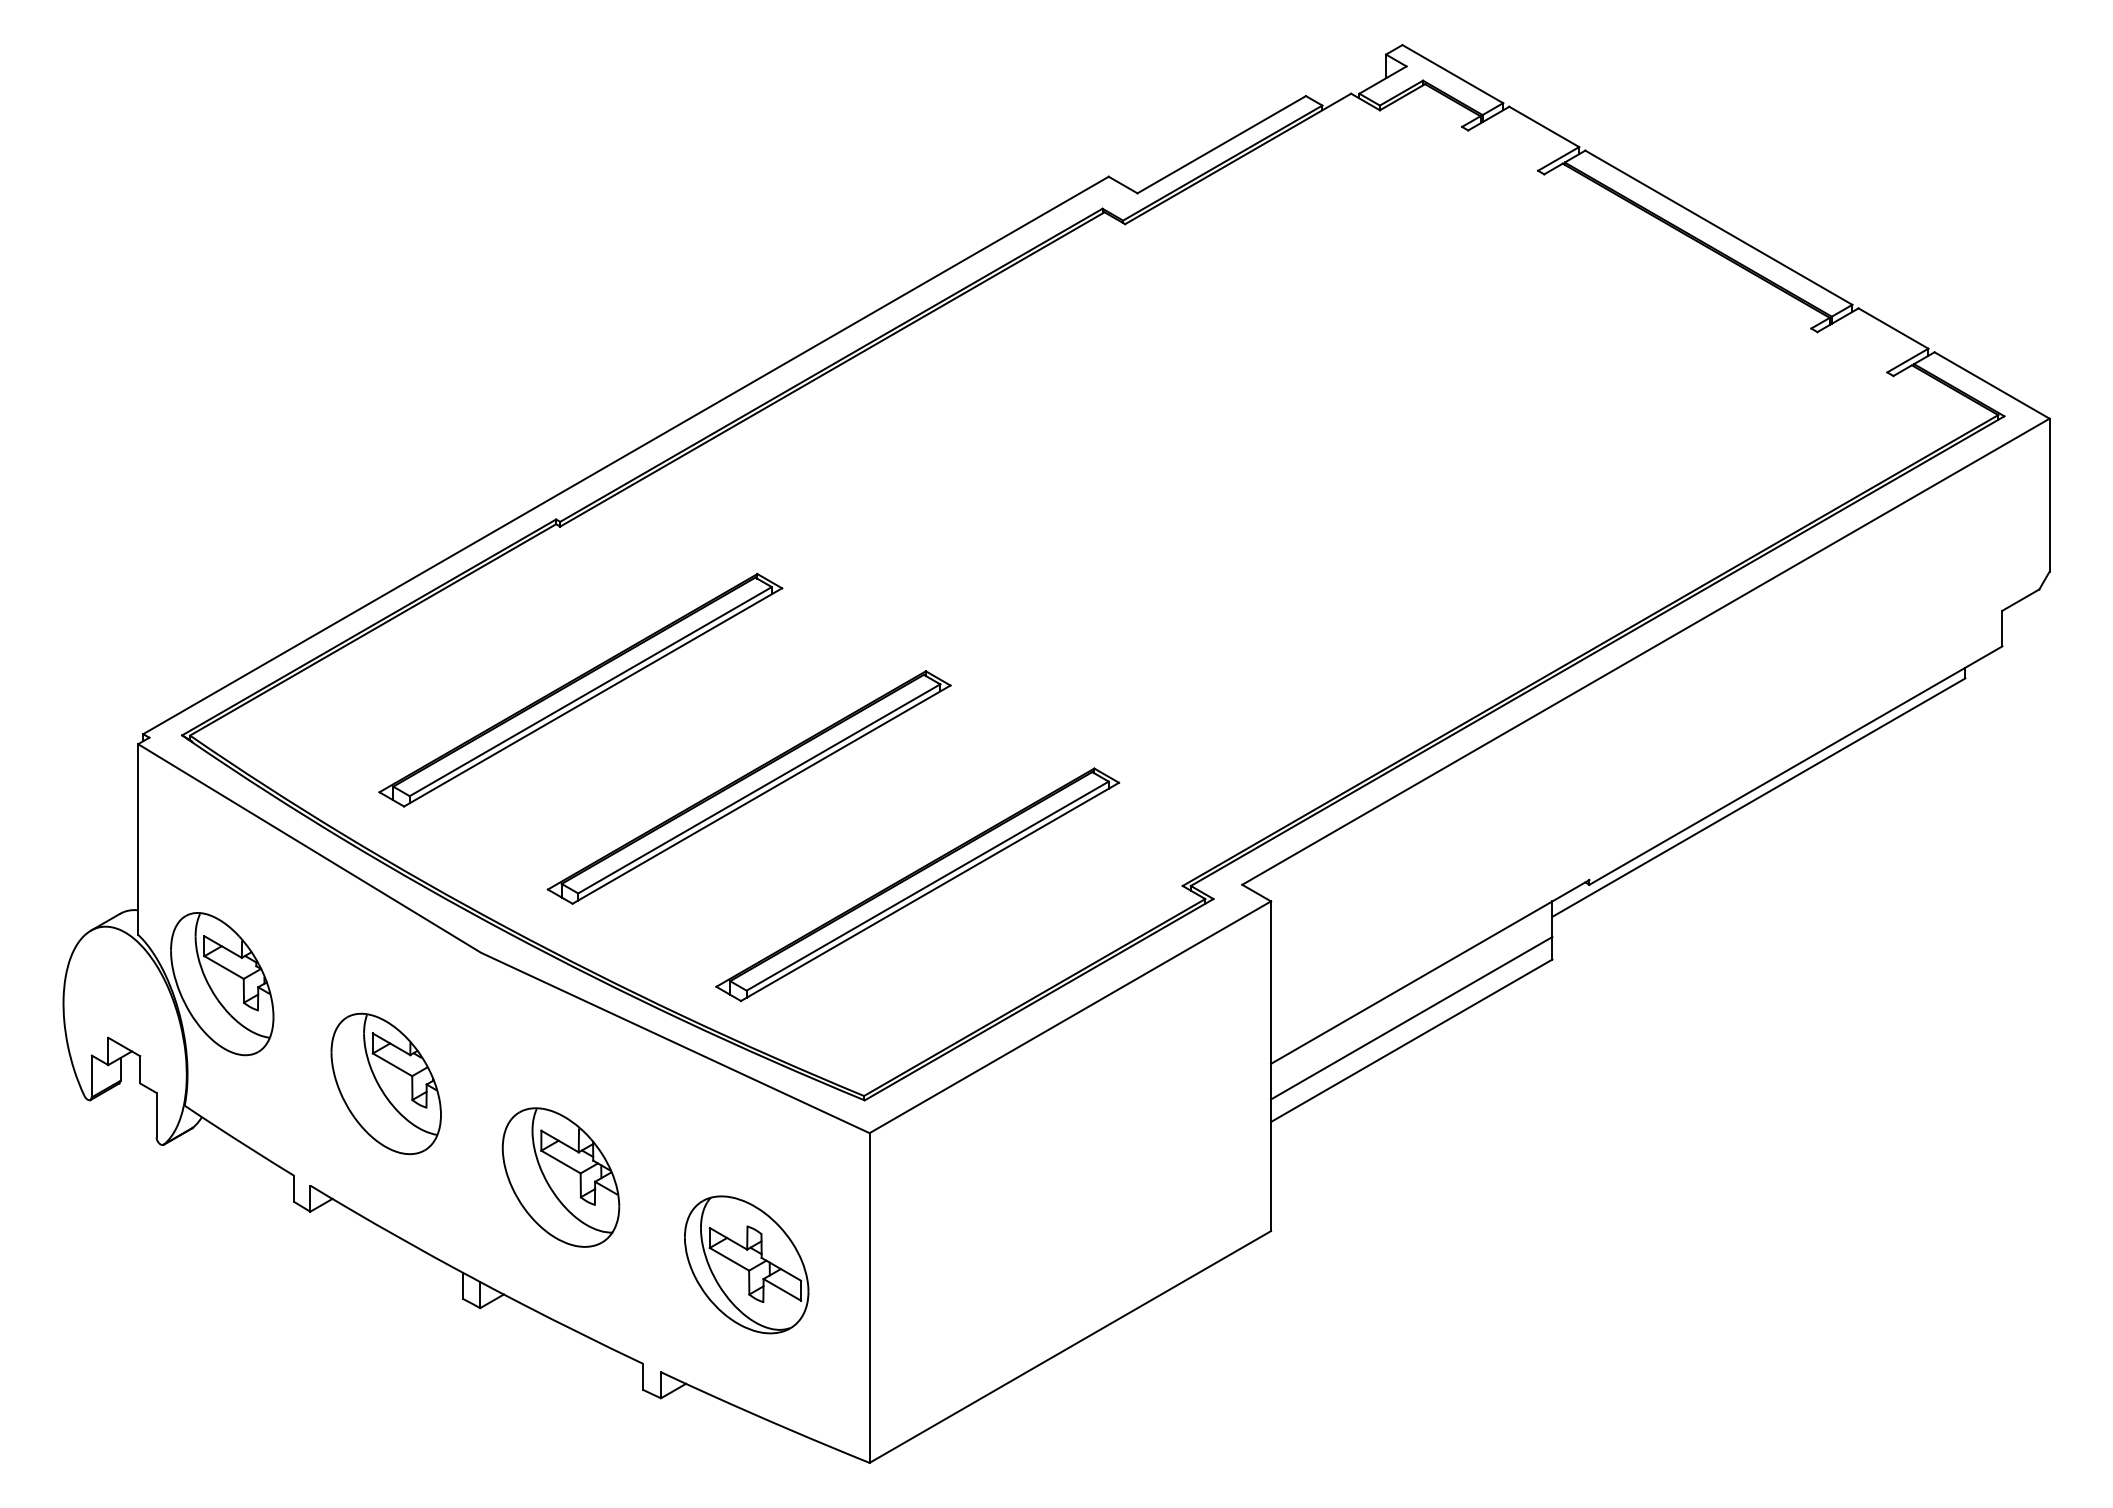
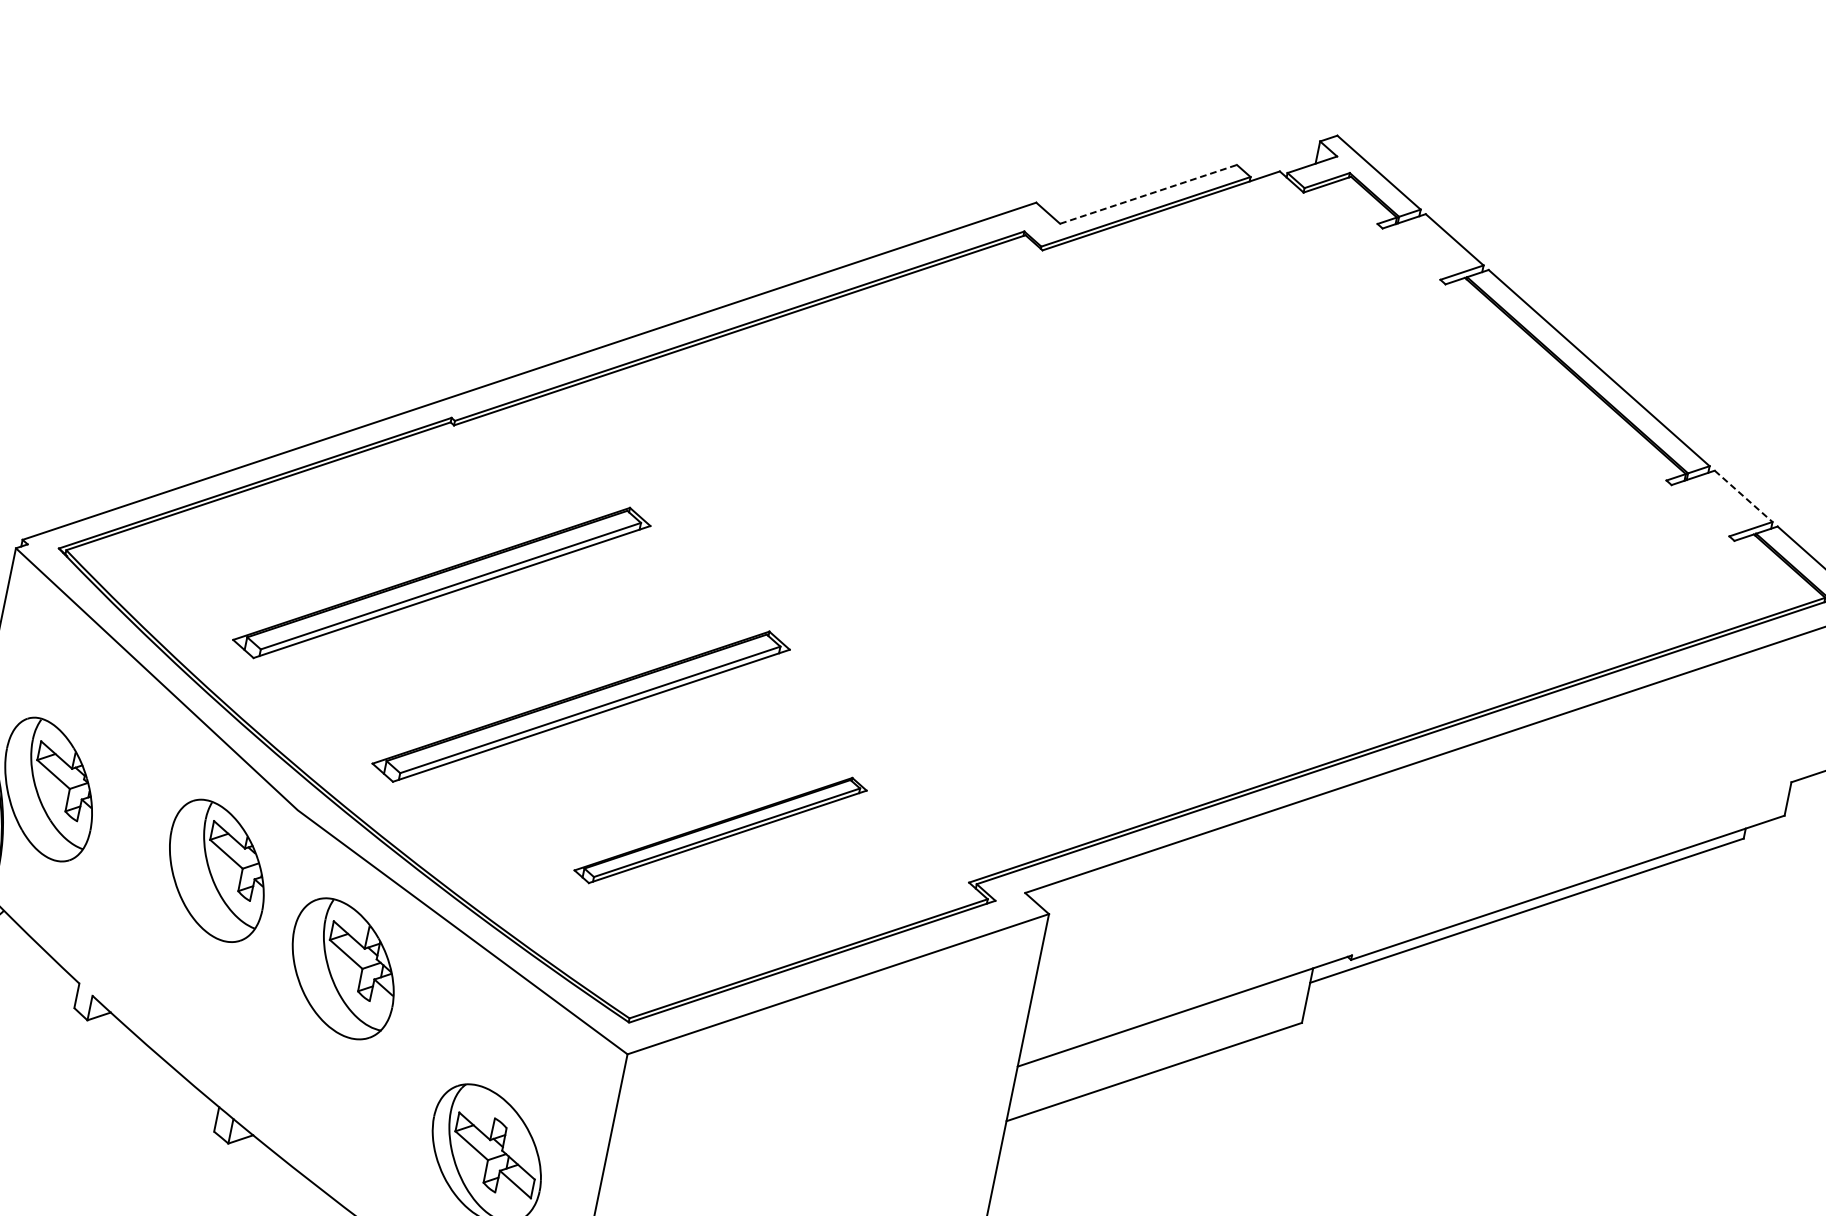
line: (1222, 144) -> (1149, 194), solid -> dashed
line: (1893, 328) -> (1743, 496), solid -> dashed
part: (917, 884) -> (720, 830), size x0.7
line: (1411, 1017) -> (1158, 1050), removed
part: (385, 1083) -> (216, 870), moved
part: (560, 1177) -> (342, 968), moved

